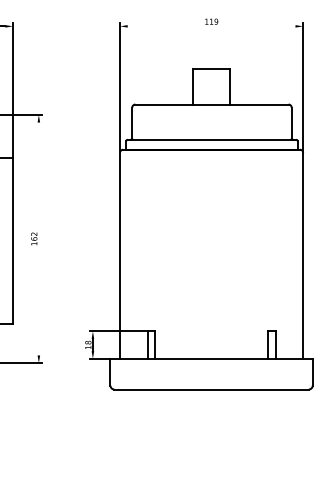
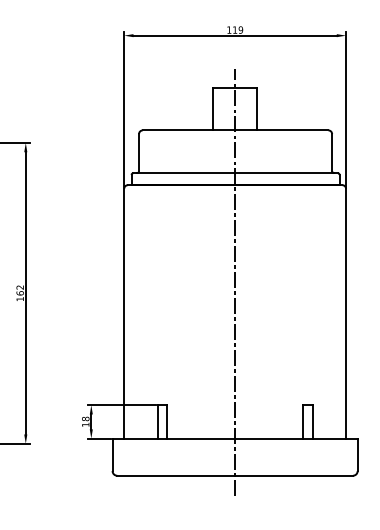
line: (211, 26) -> (235, 35), added
line: (211, 229) -> (235, 281), added
line: (38, 238) -> (25, 292), added

